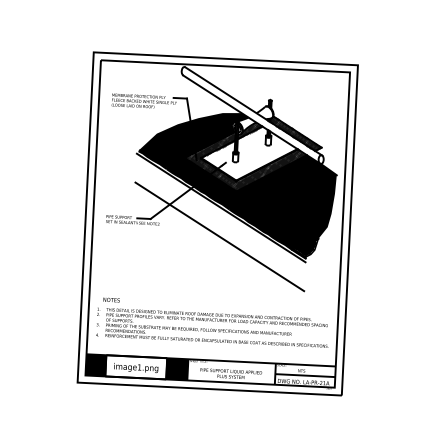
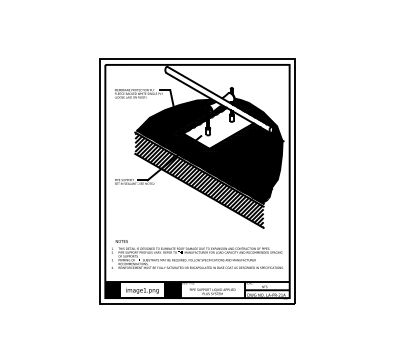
fill: (304, 144) -> (258, 119), added
hatch: (220, 222) -> (199, 180), added

